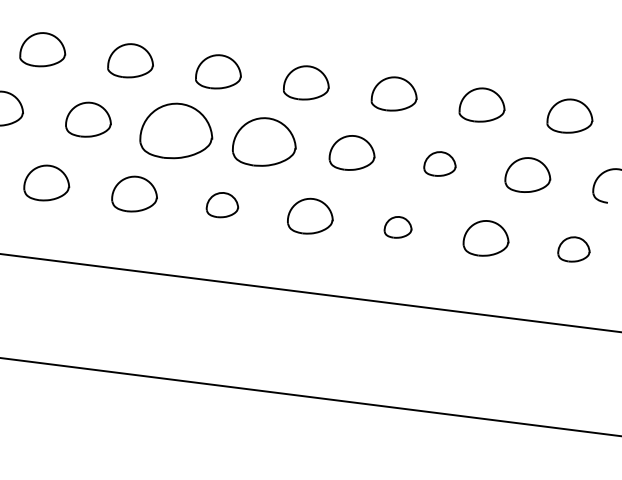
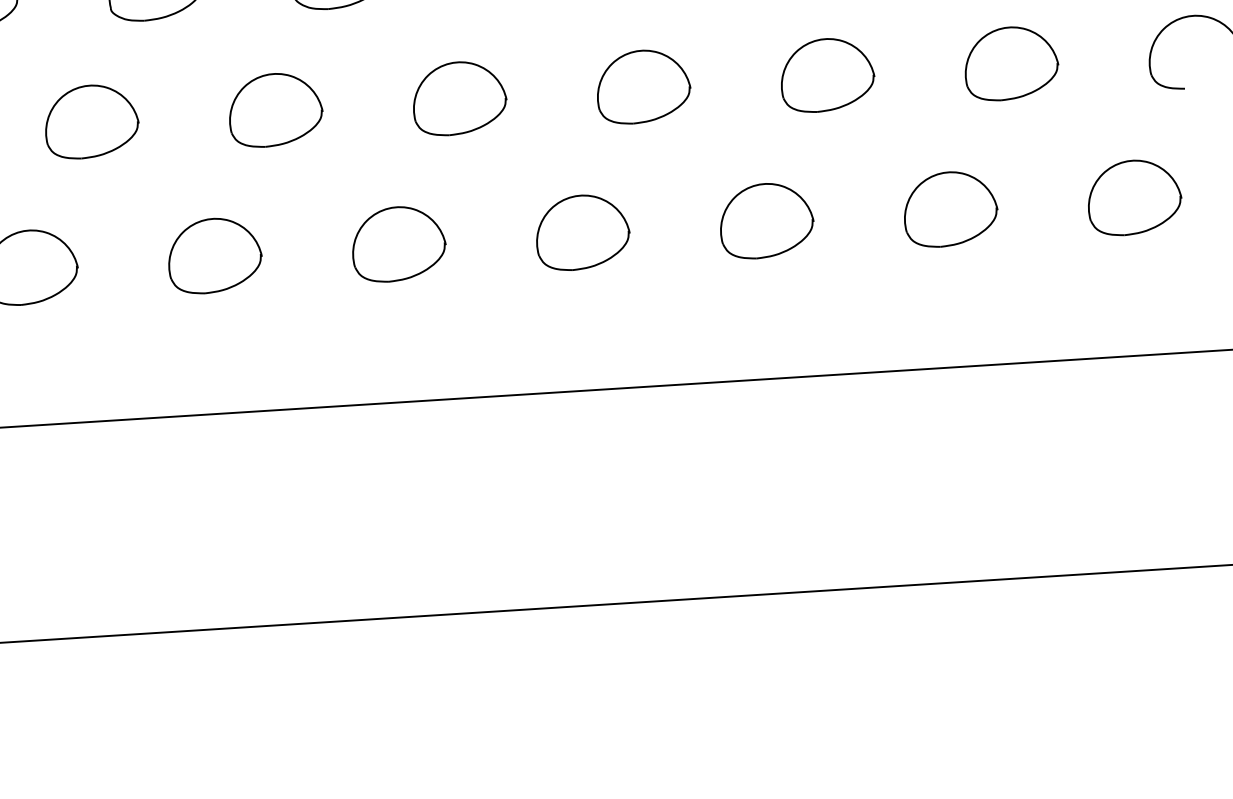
part: (176, 130) -> (274, 108), size x0.62
part: (263, 141) -> (456, 97), size x0.71
part: (439, 163) -> (825, 73), size x1.43
part: (222, 204) -> (397, 242), size x1.43
part: (397, 227) -> (764, 221), size x1.67
part: (573, 249) -> (1132, 197), size x1.43

